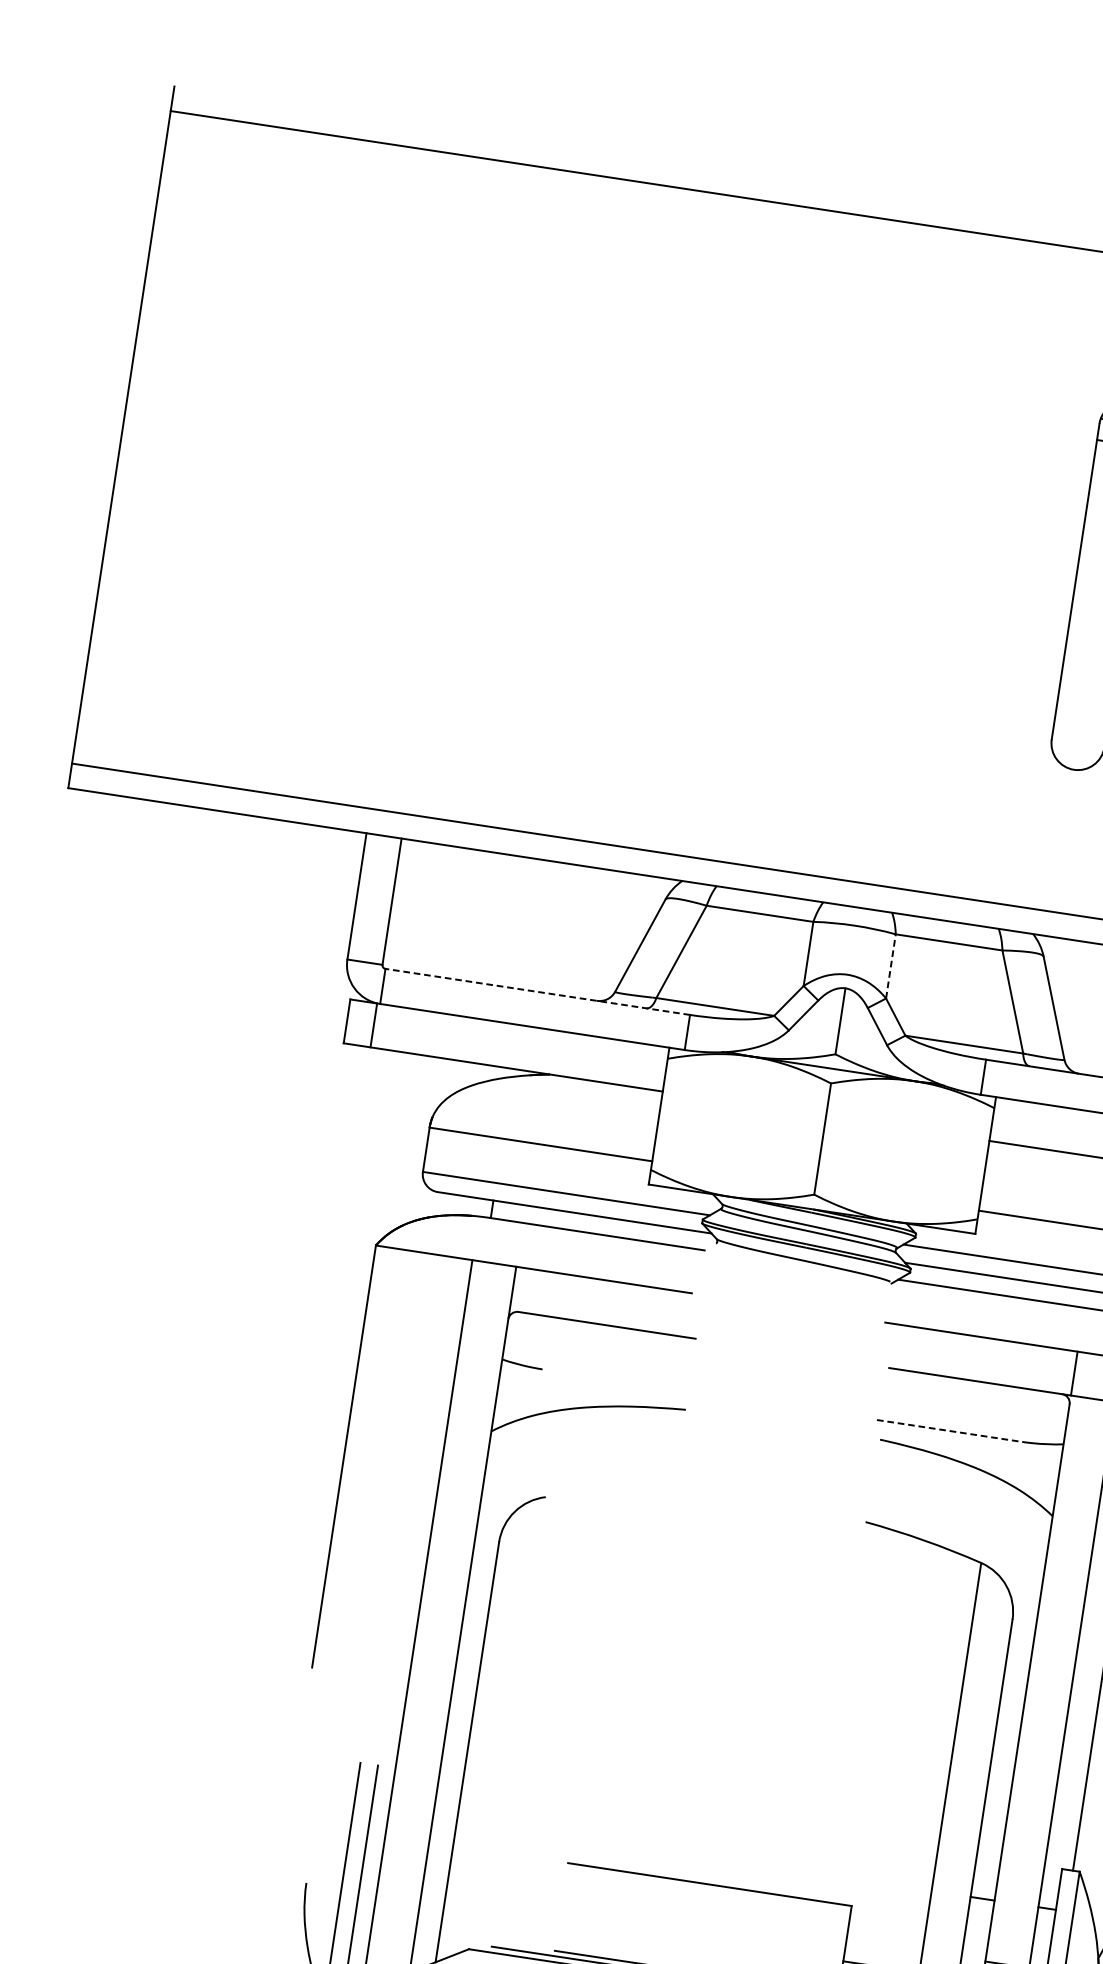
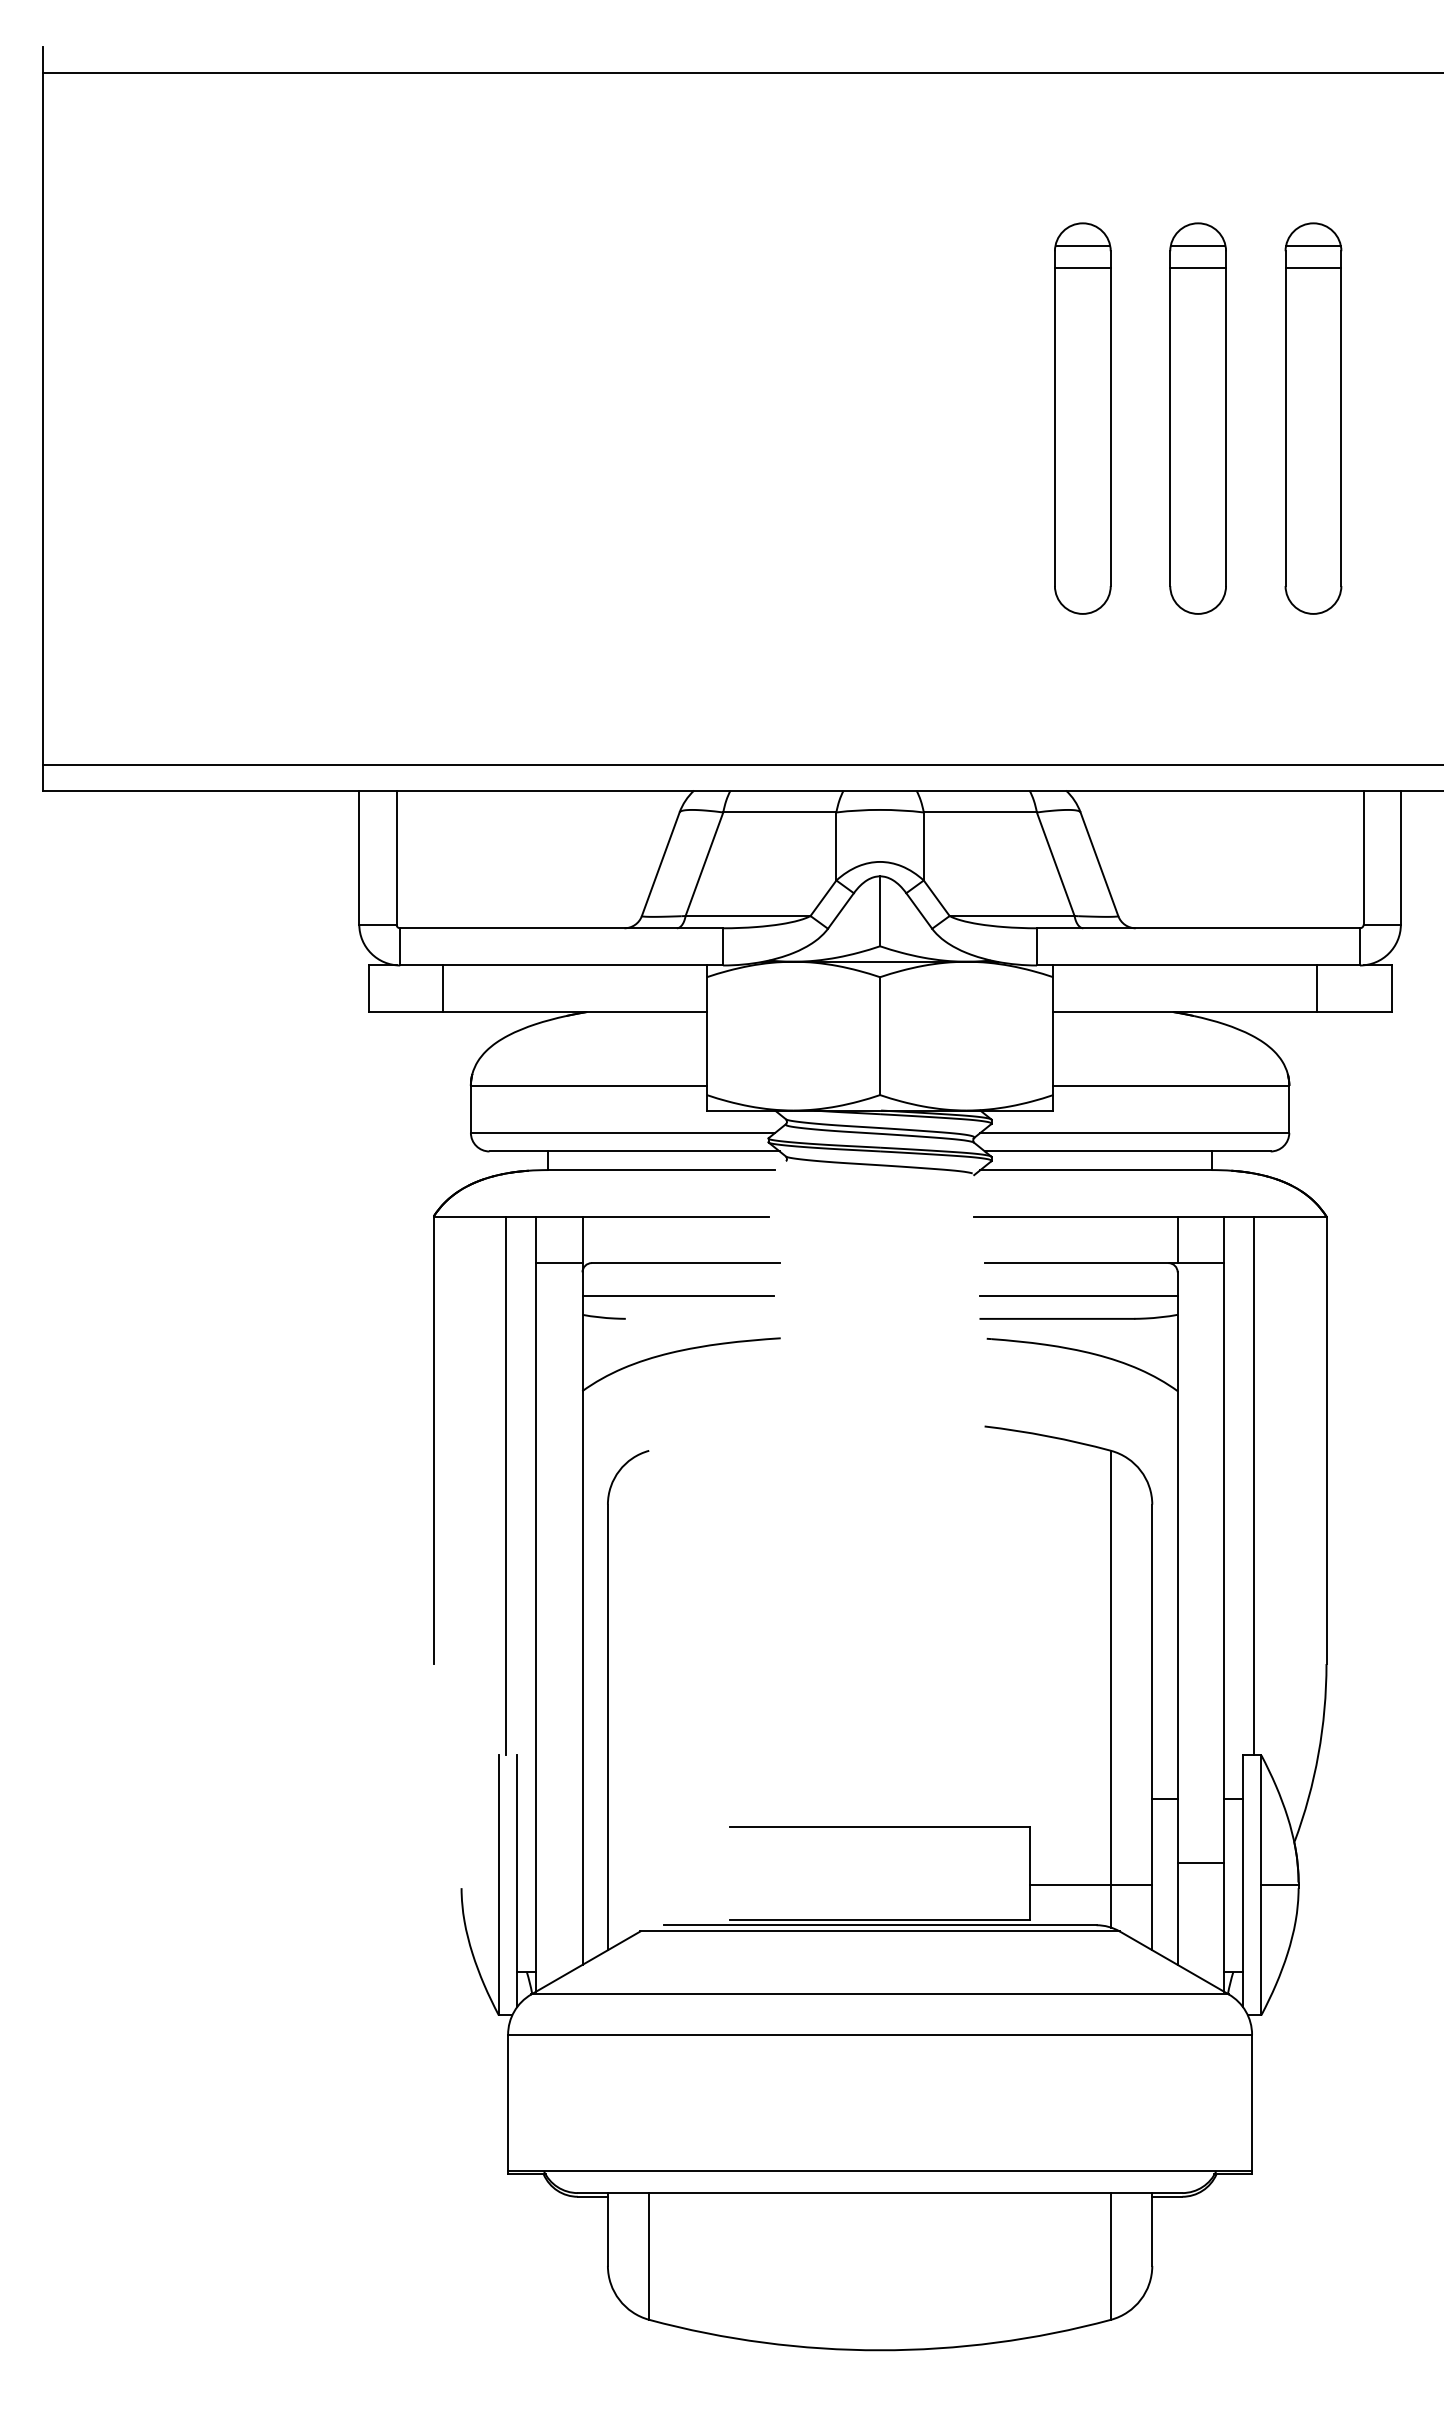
line: (890, 966) -> (923, 846), dashed -> solid
line: (537, 992) -> (561, 928), dashed -> solid
line: (374, 1025) -> (443, 988), moved
line: (487, 1307) -> (559, 1263), added
line: (595, 1354) -> (678, 1295), added
line: (972, 1411) -> (1078, 1295), added
line: (949, 1430) -> (1057, 1318), dashed -> solid
line: (405, 1509) -> (505, 1485), added

